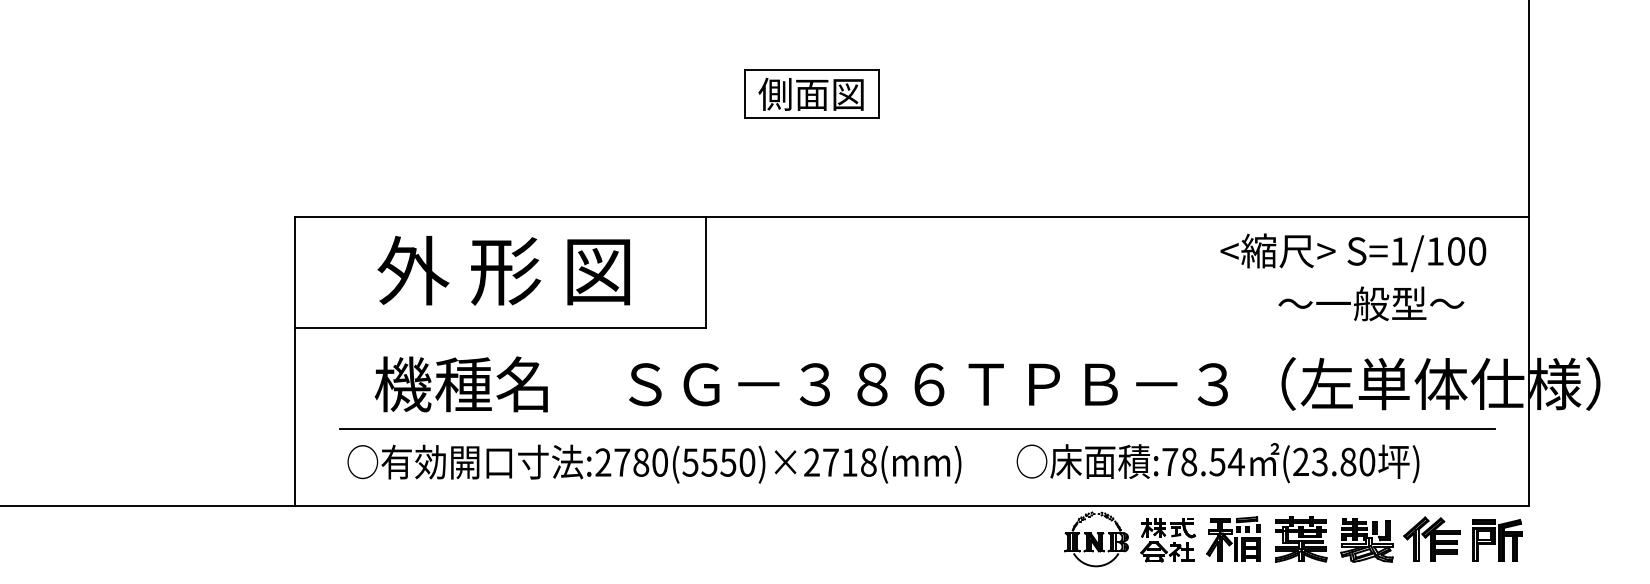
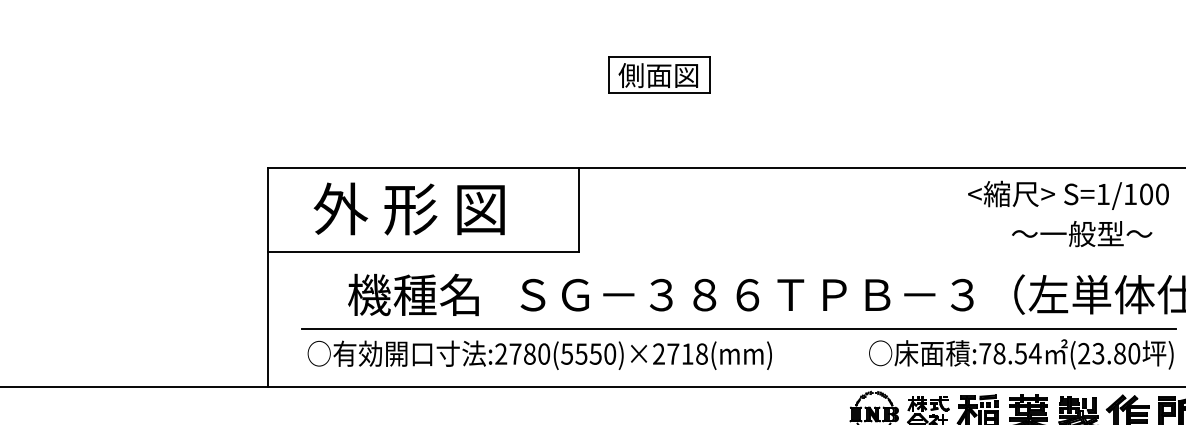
text: (503, 270) -> (409, 208), moved
text: (460, 384) -> (412, 295), moved
text: (1217, 463) -> (1020, 354), moved

